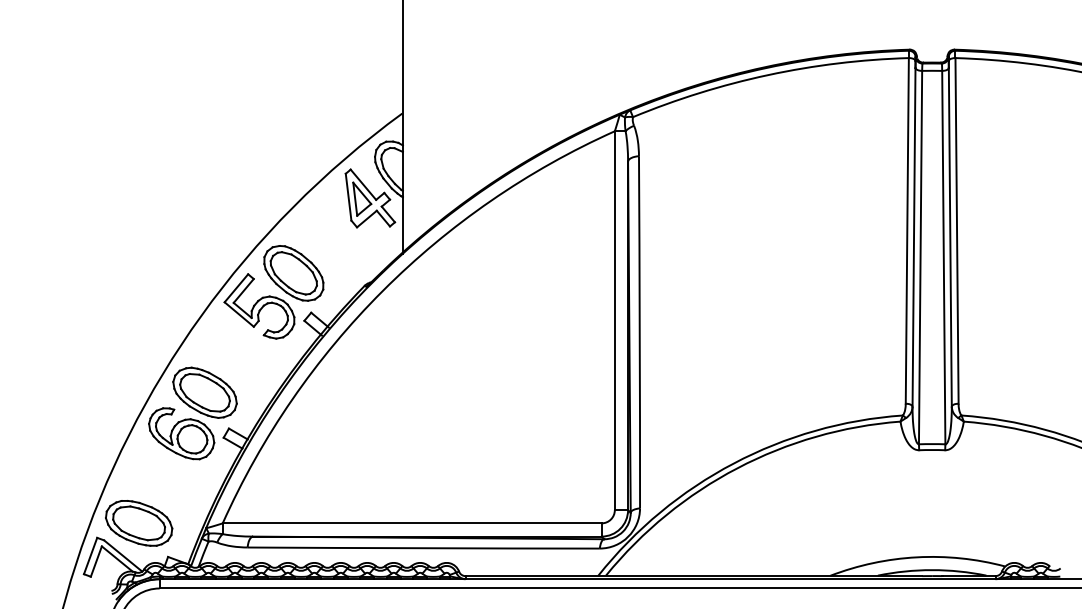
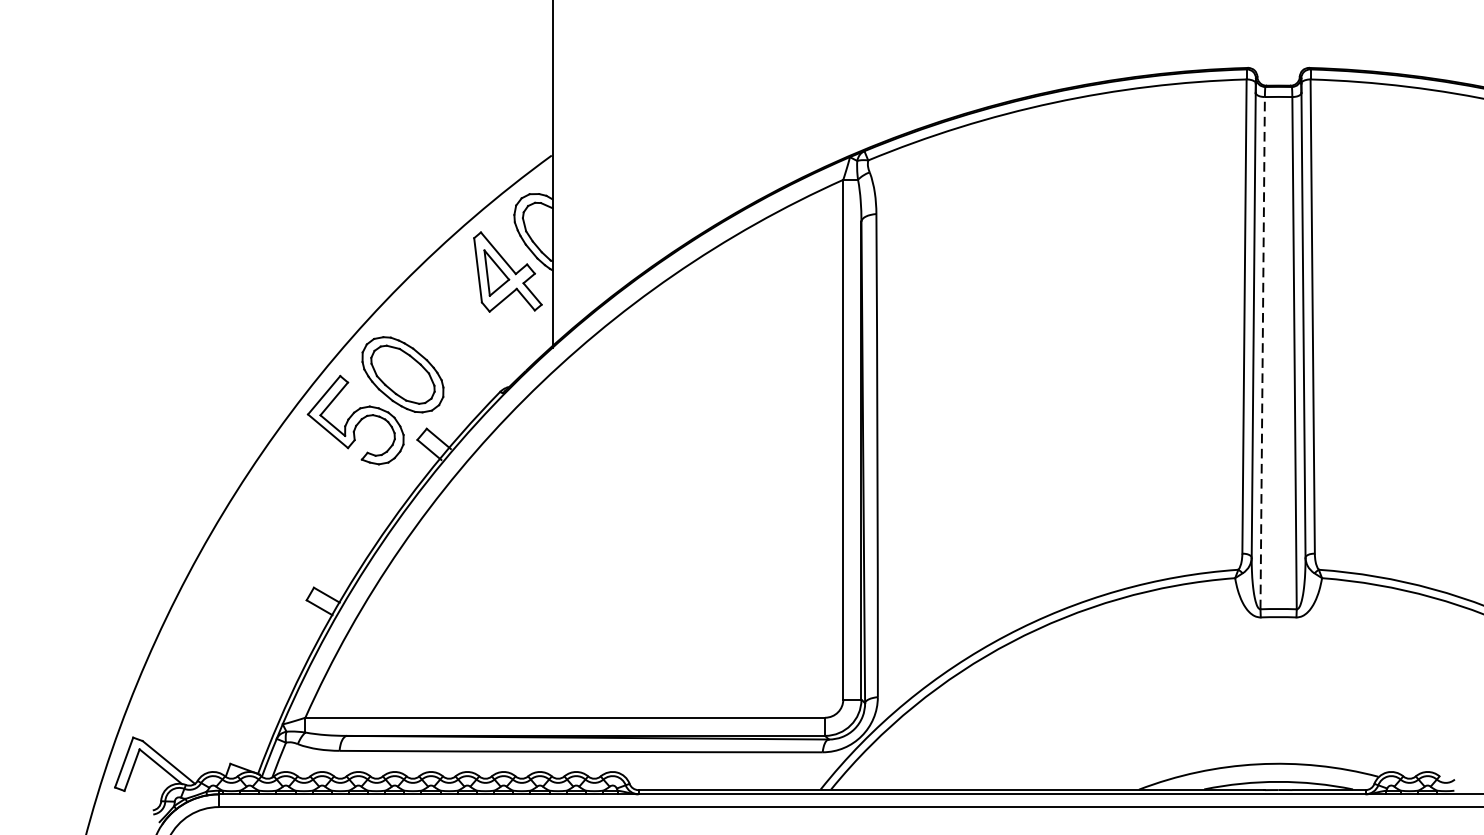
line: (920, 257) -> (1262, 353), solid -> dashed
part: (192, 413) -> (263, 567), removed
part: (139, 523) -> (191, 717), removed

